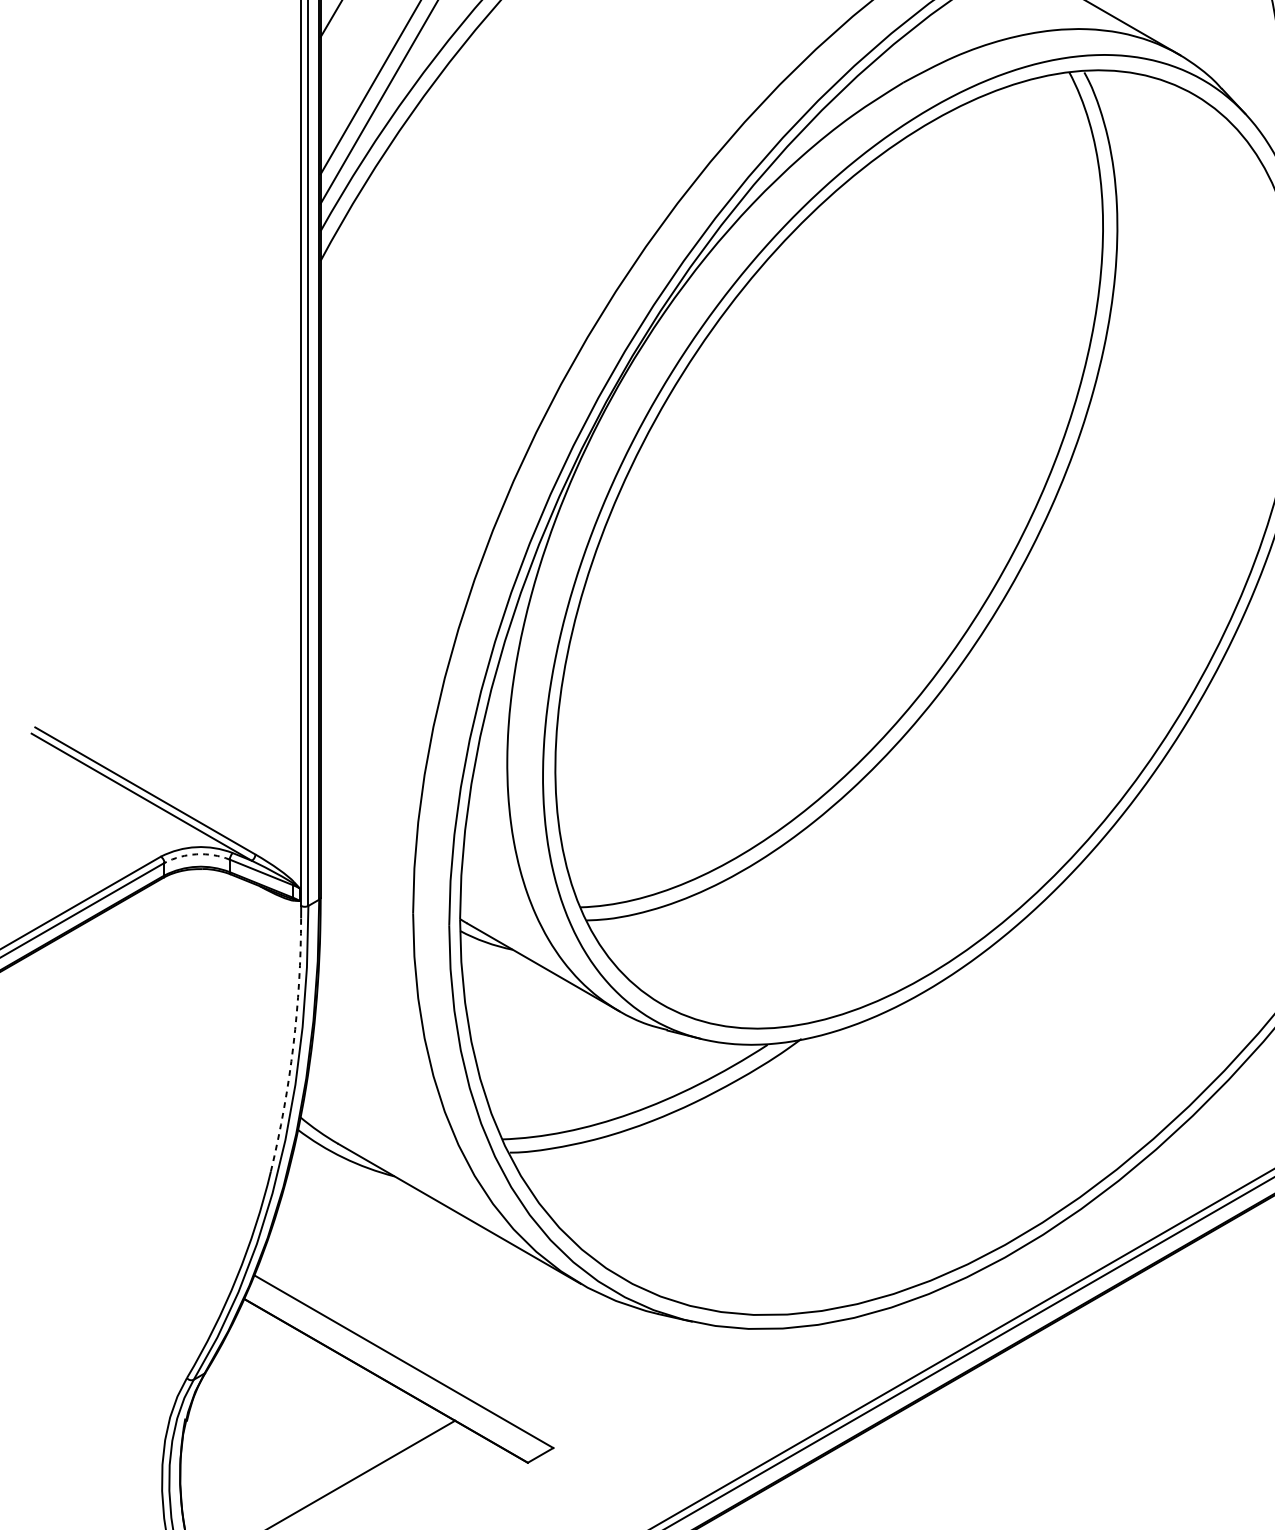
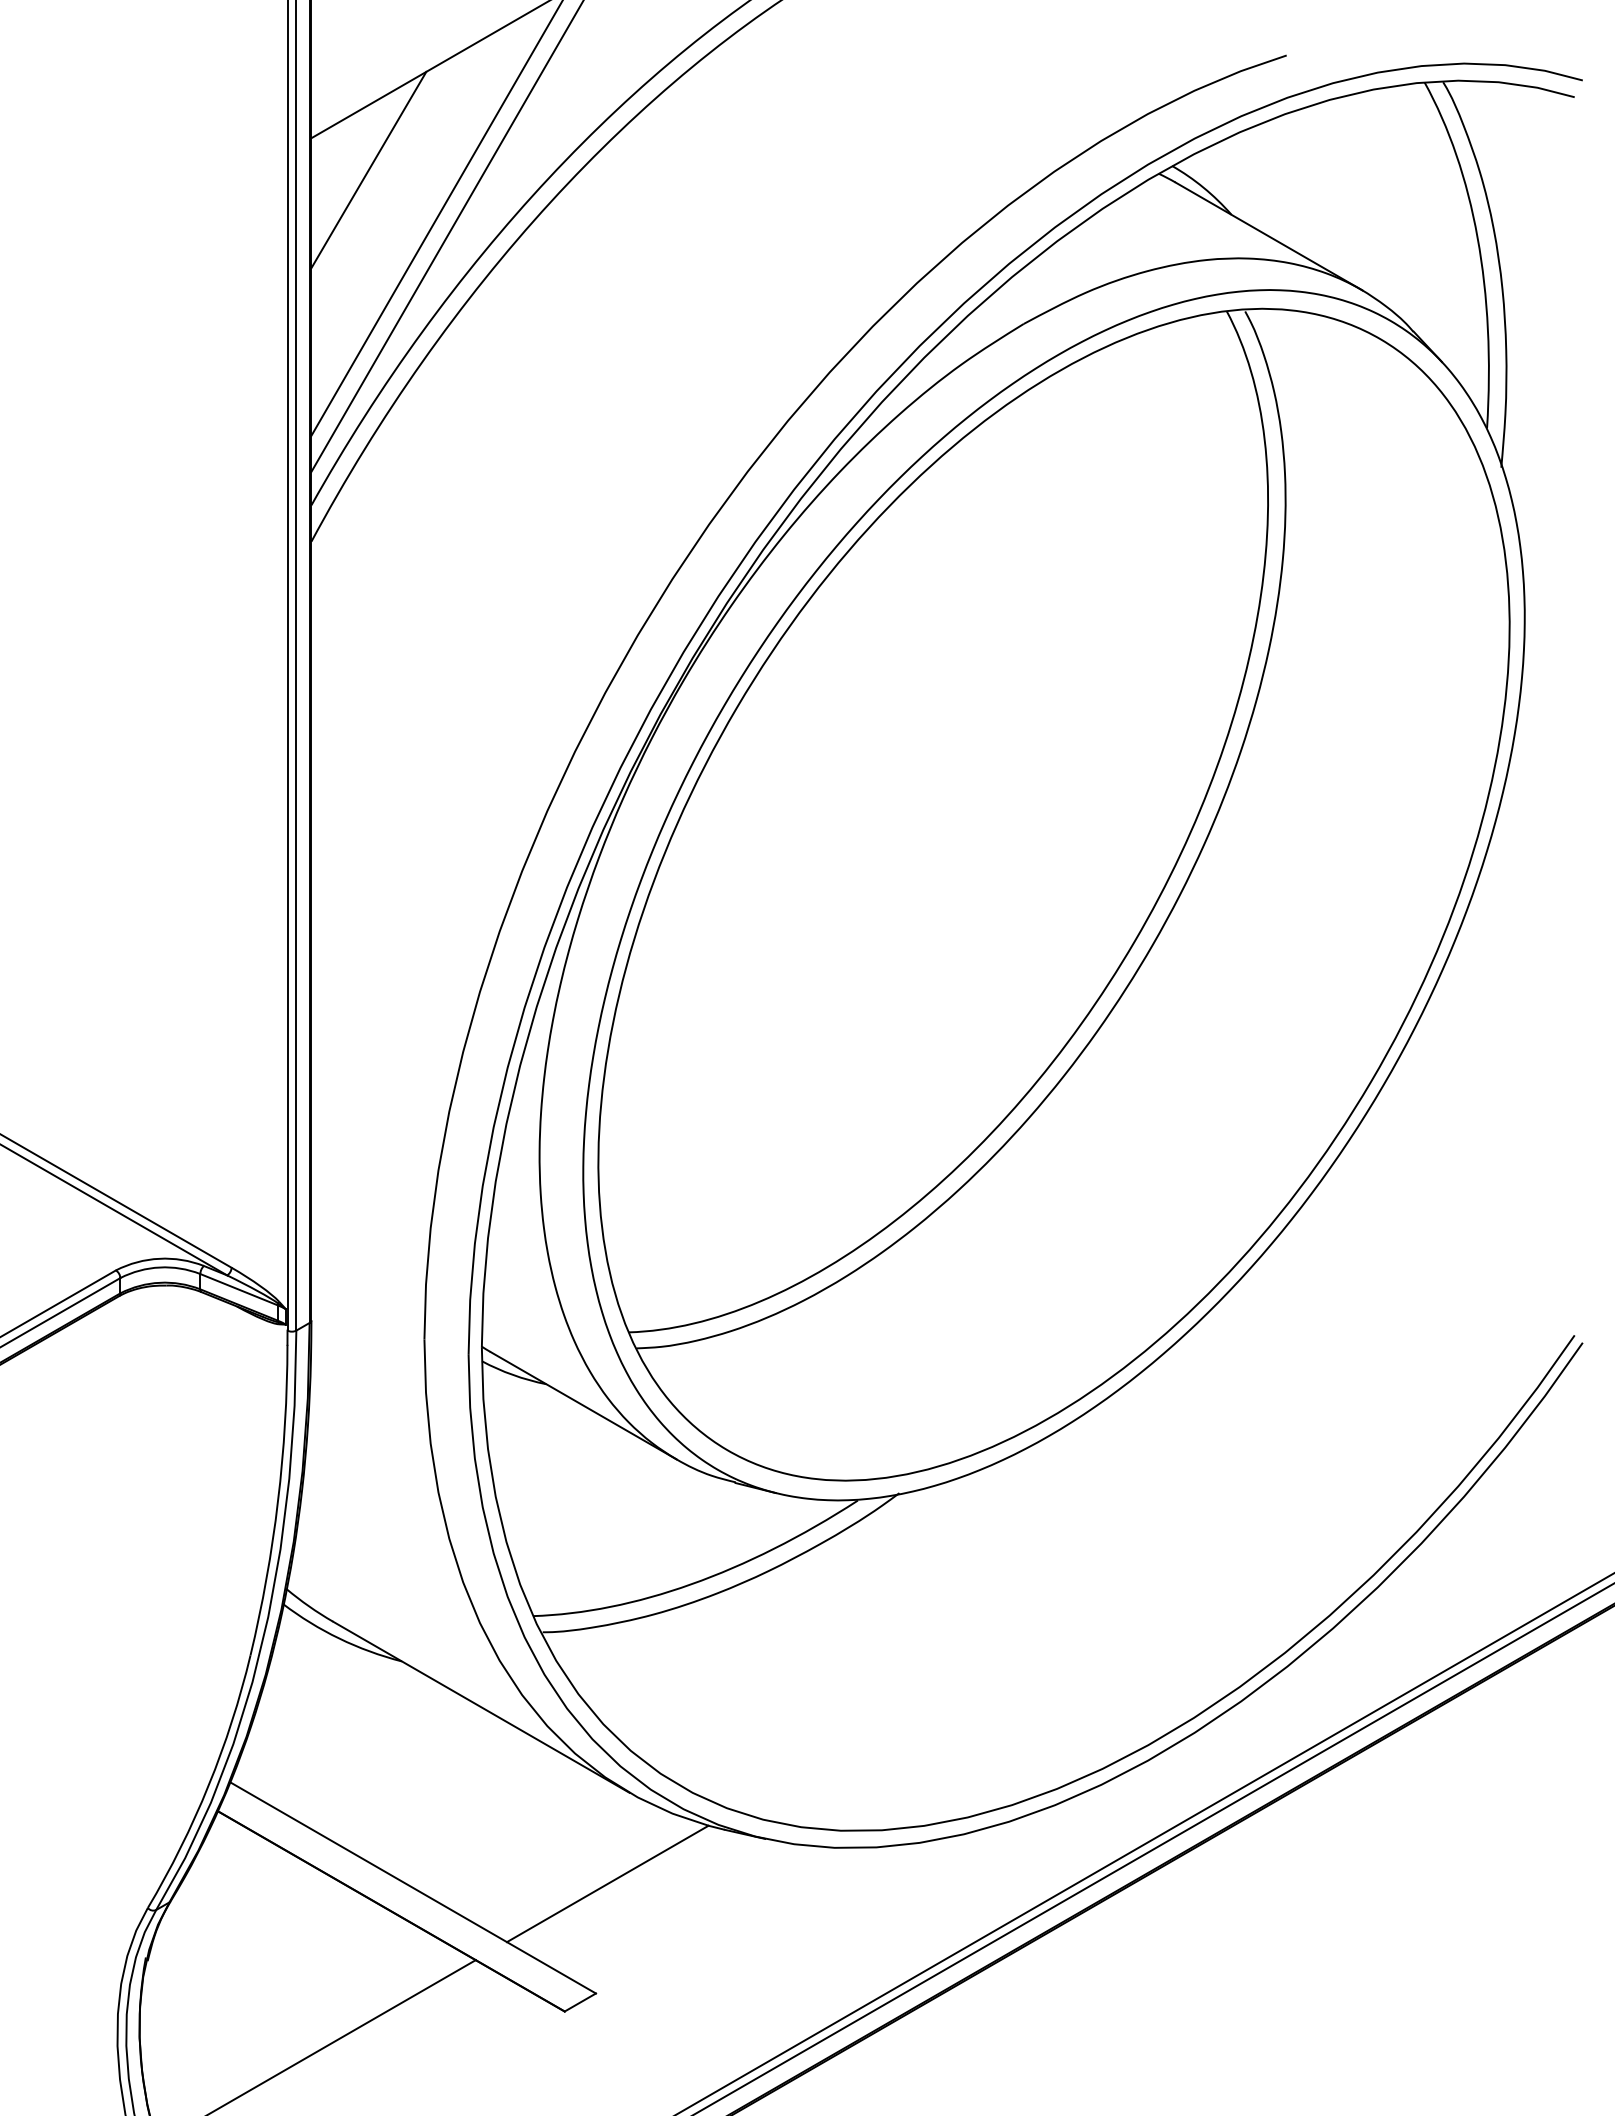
arc: (196, 854) -> (159, 1267), dashed -> solid
arc: (293, 1045) -> (278, 1501), dashed -> solid
line: (562, 1358) -> (607, 1883), added

